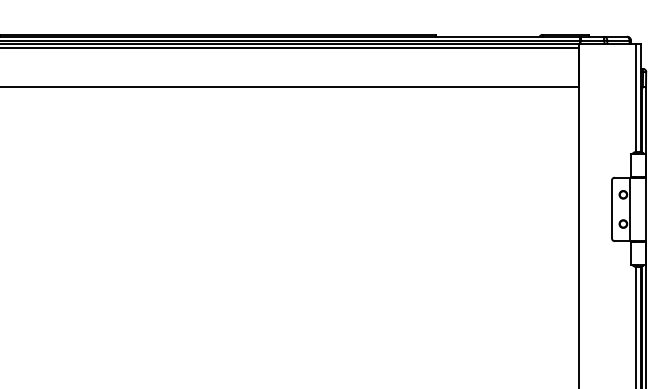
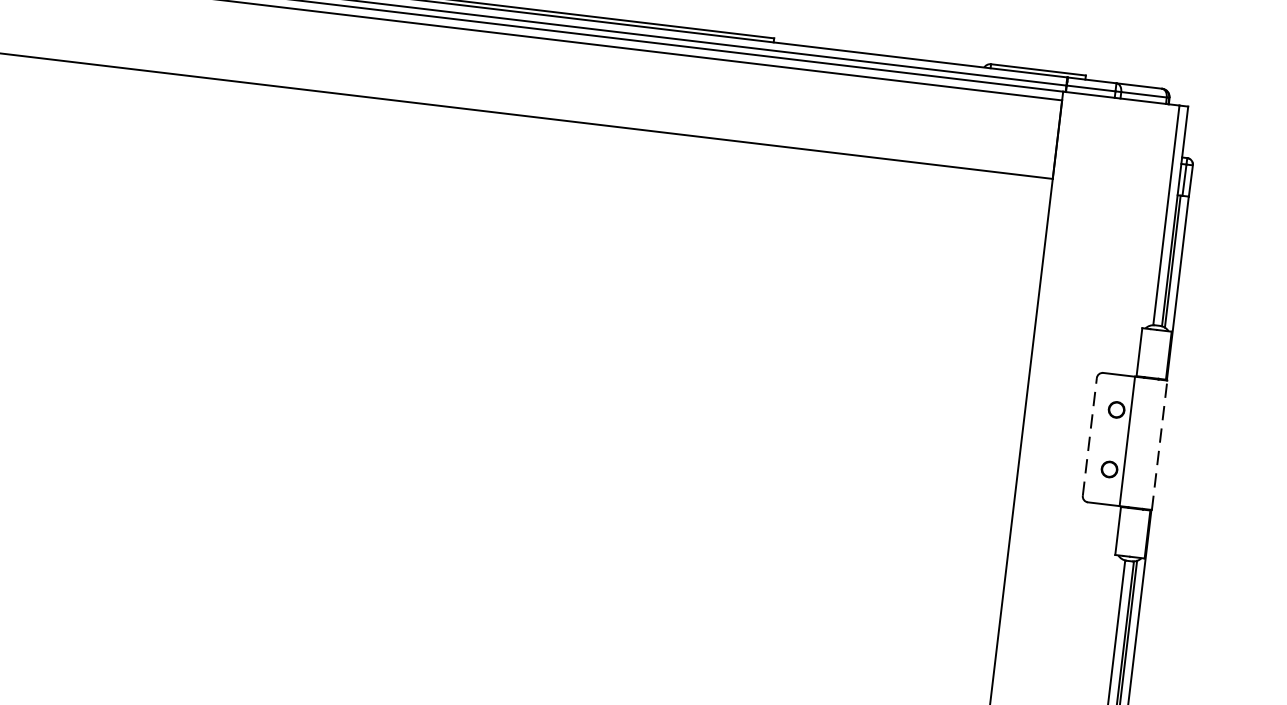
line: (611, 209) -> (1088, 436), solid -> dashed
line: (646, 209) -> (1160, 445), solid -> dashed

